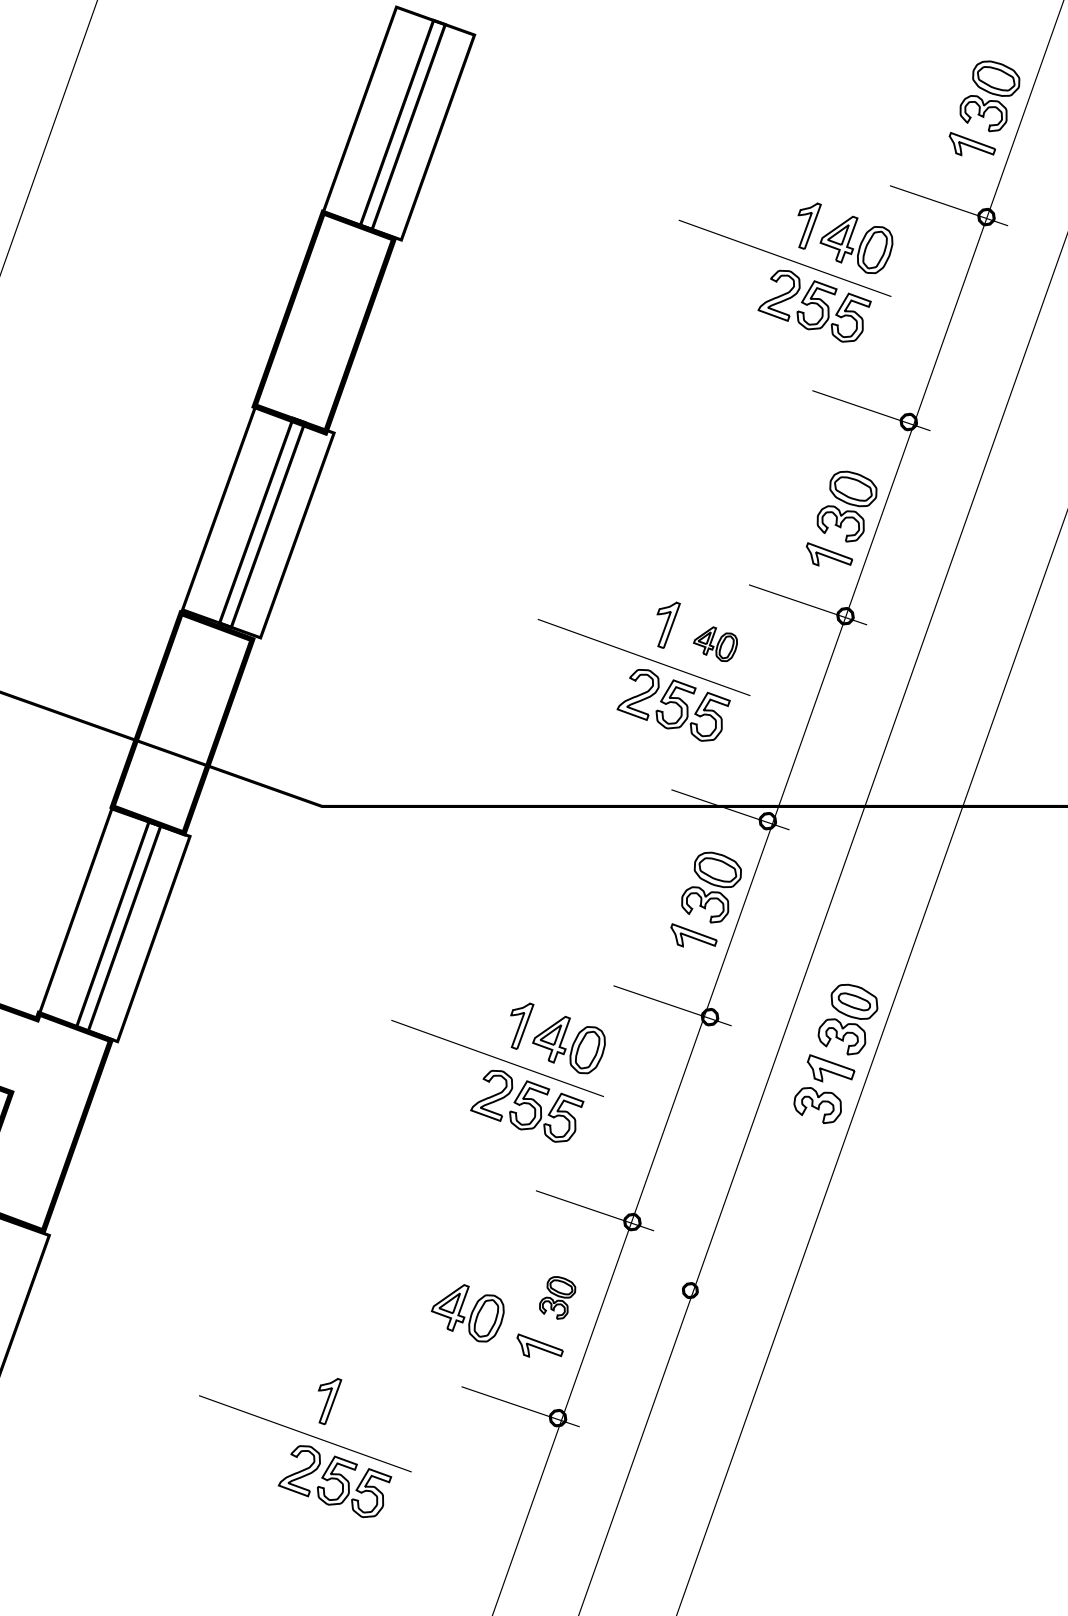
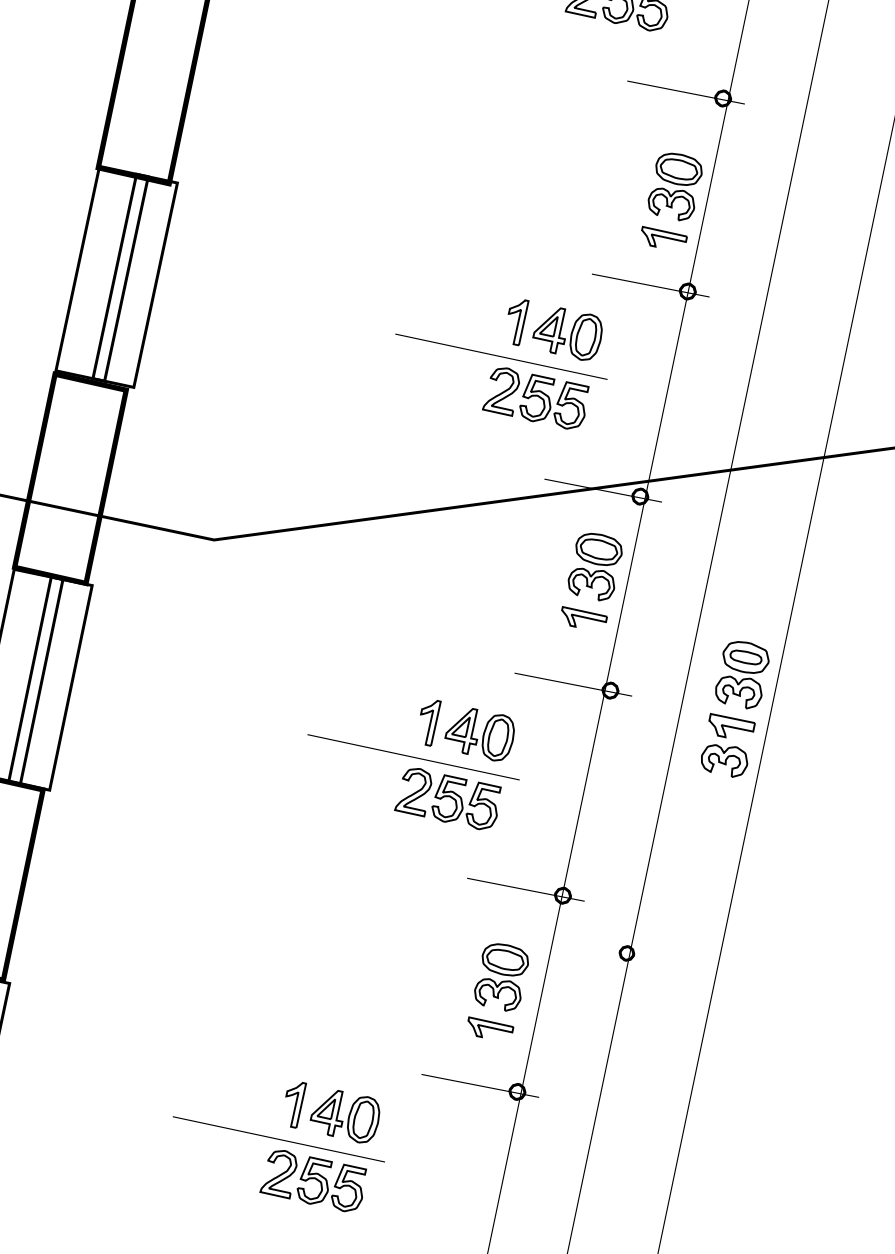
part: (715, 644) -> (567, 335), size x1.67
part: (557, 1297) -> (501, 977), size x1.67
part: (467, 1313) -> (344, 1117), moved

